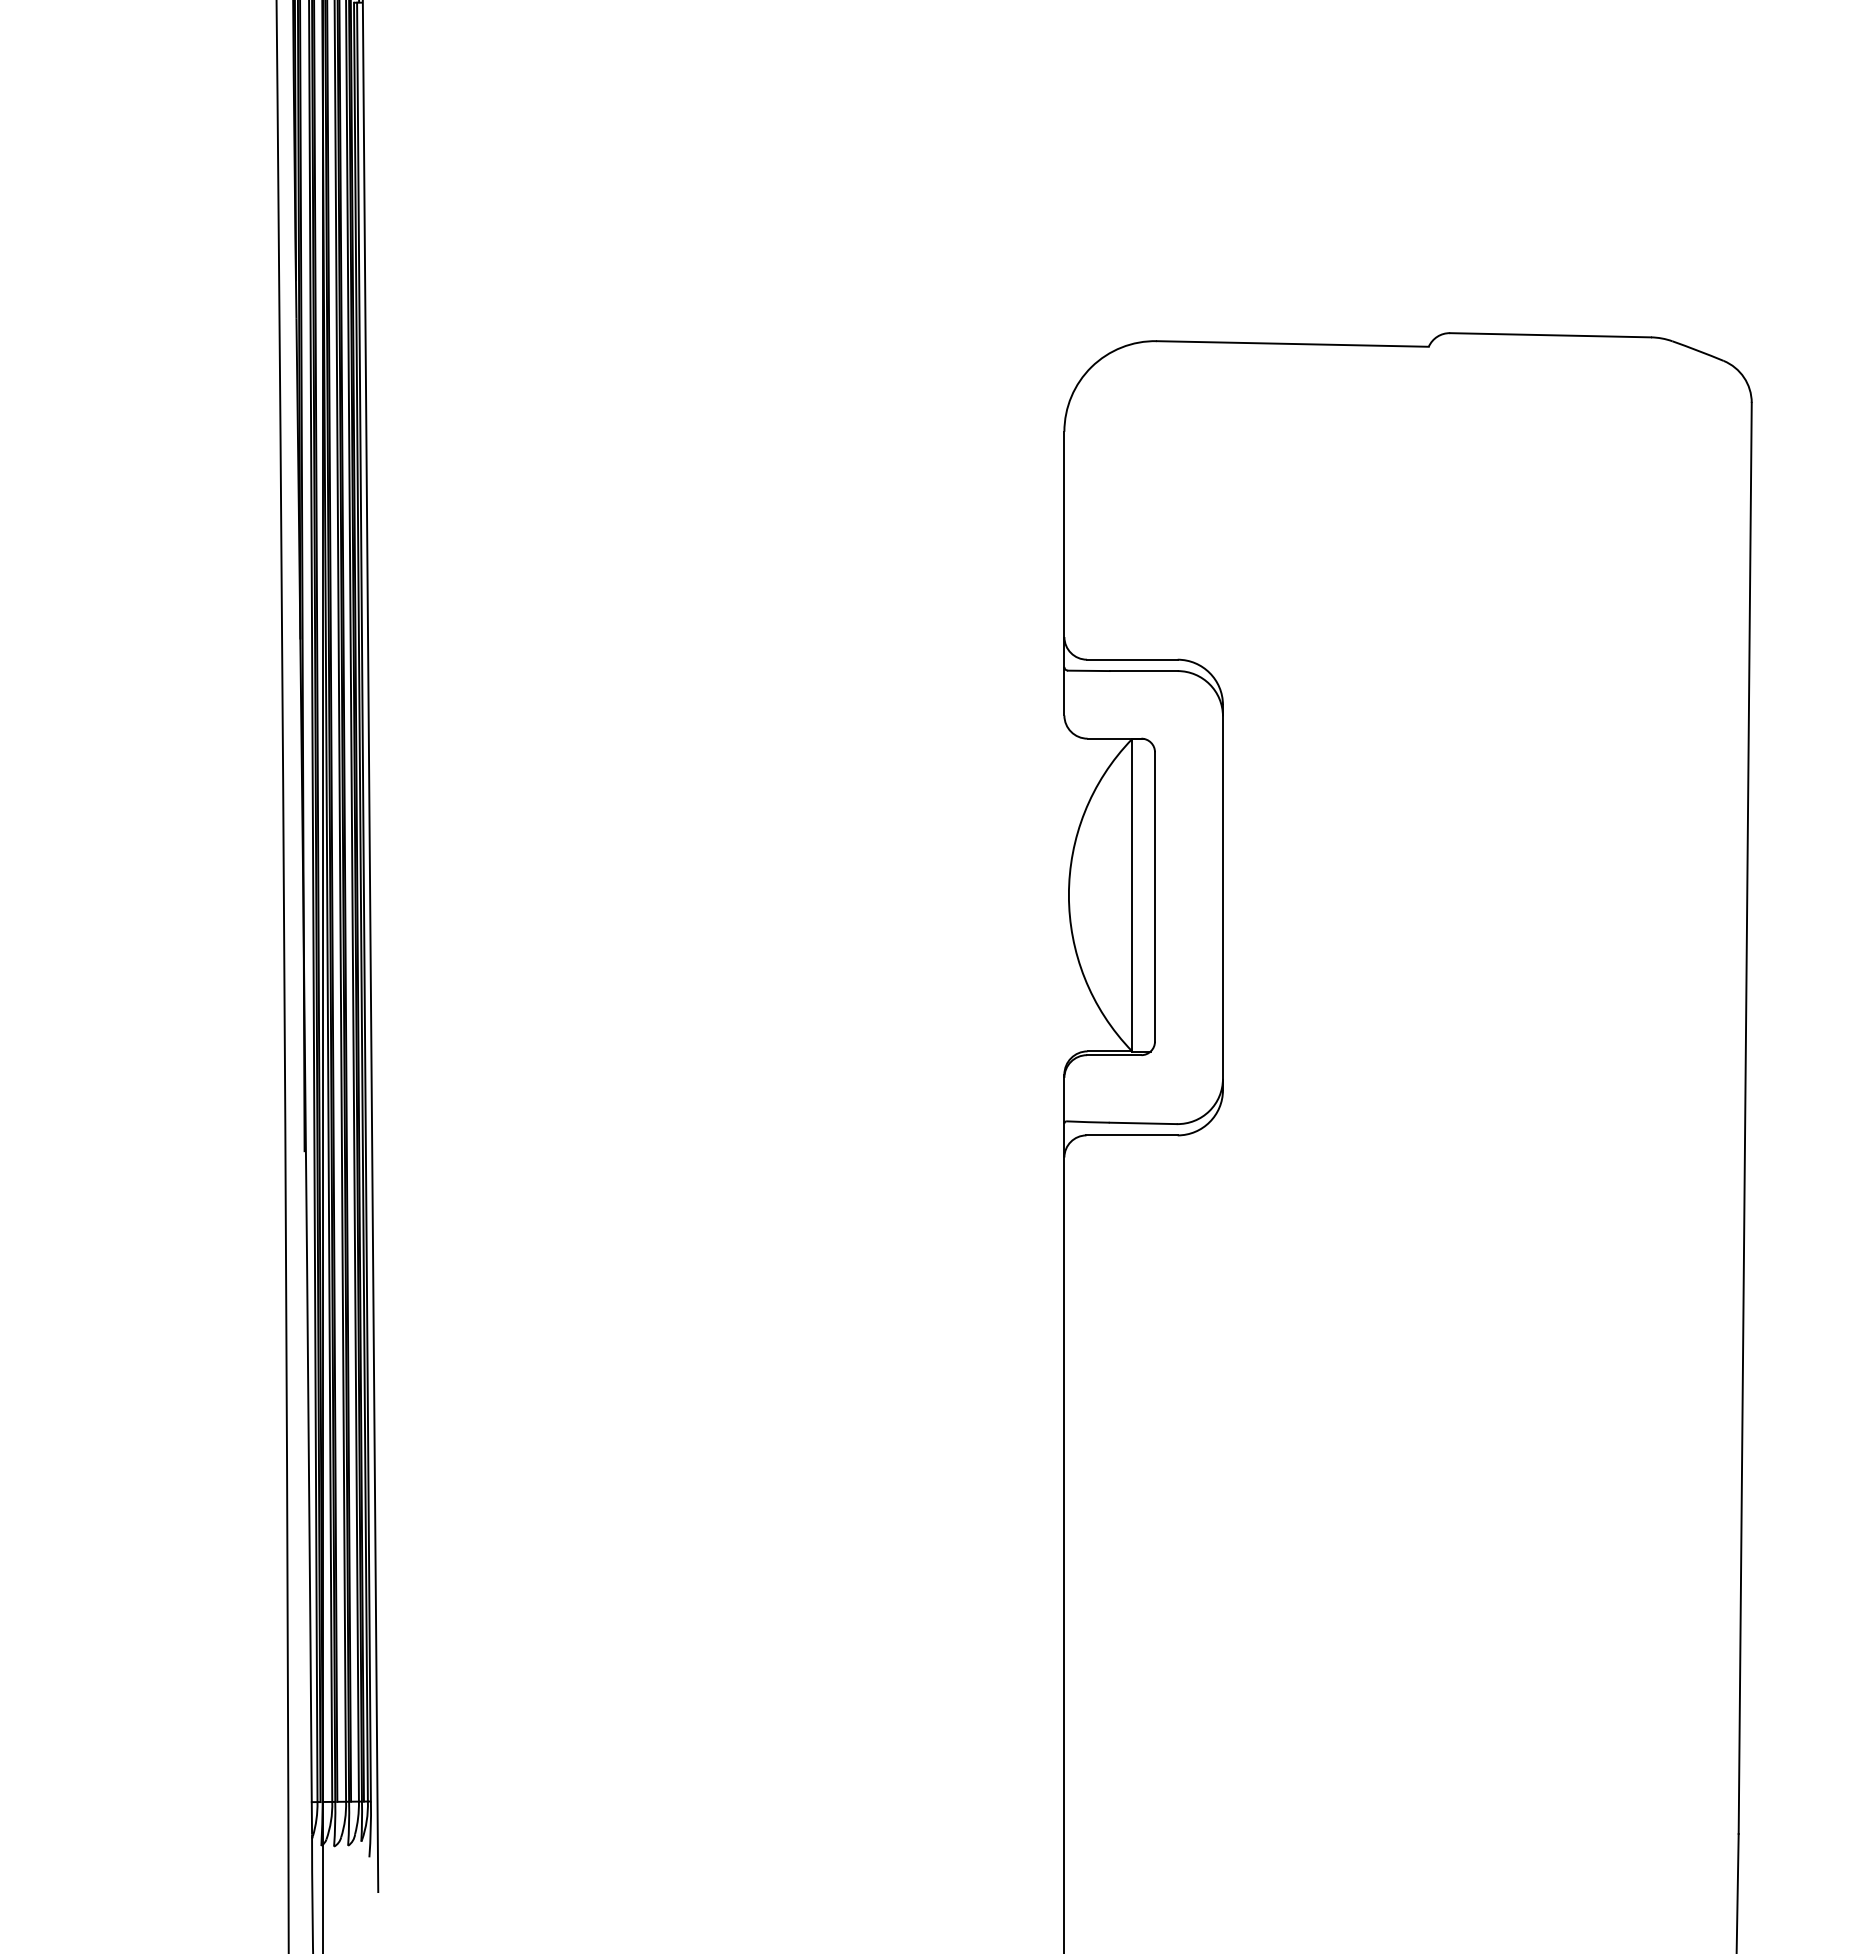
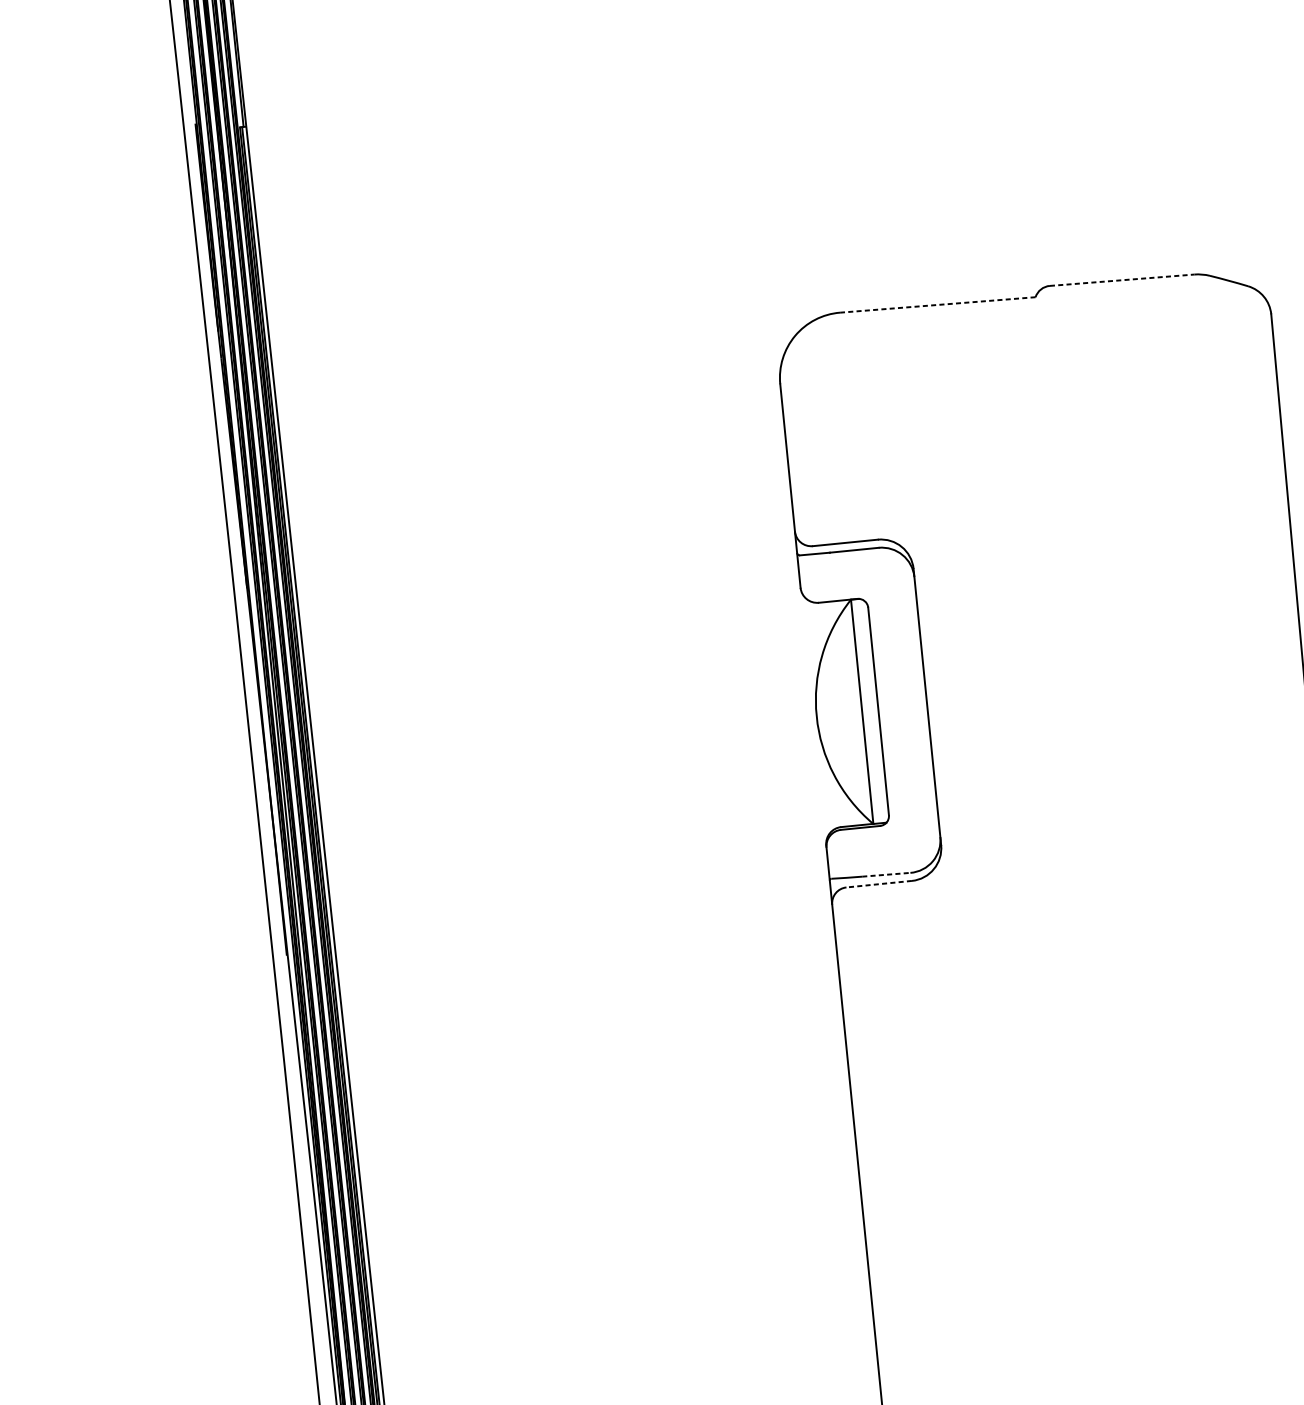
line: (1551, 335) -> (1122, 280), solid -> dashed
line: (1292, 343) -> (937, 304), solid -> dashed
line: (1143, 1123) -> (886, 874), solid -> dashed
line: (1132, 1135) -> (879, 884), solid -> dashed

